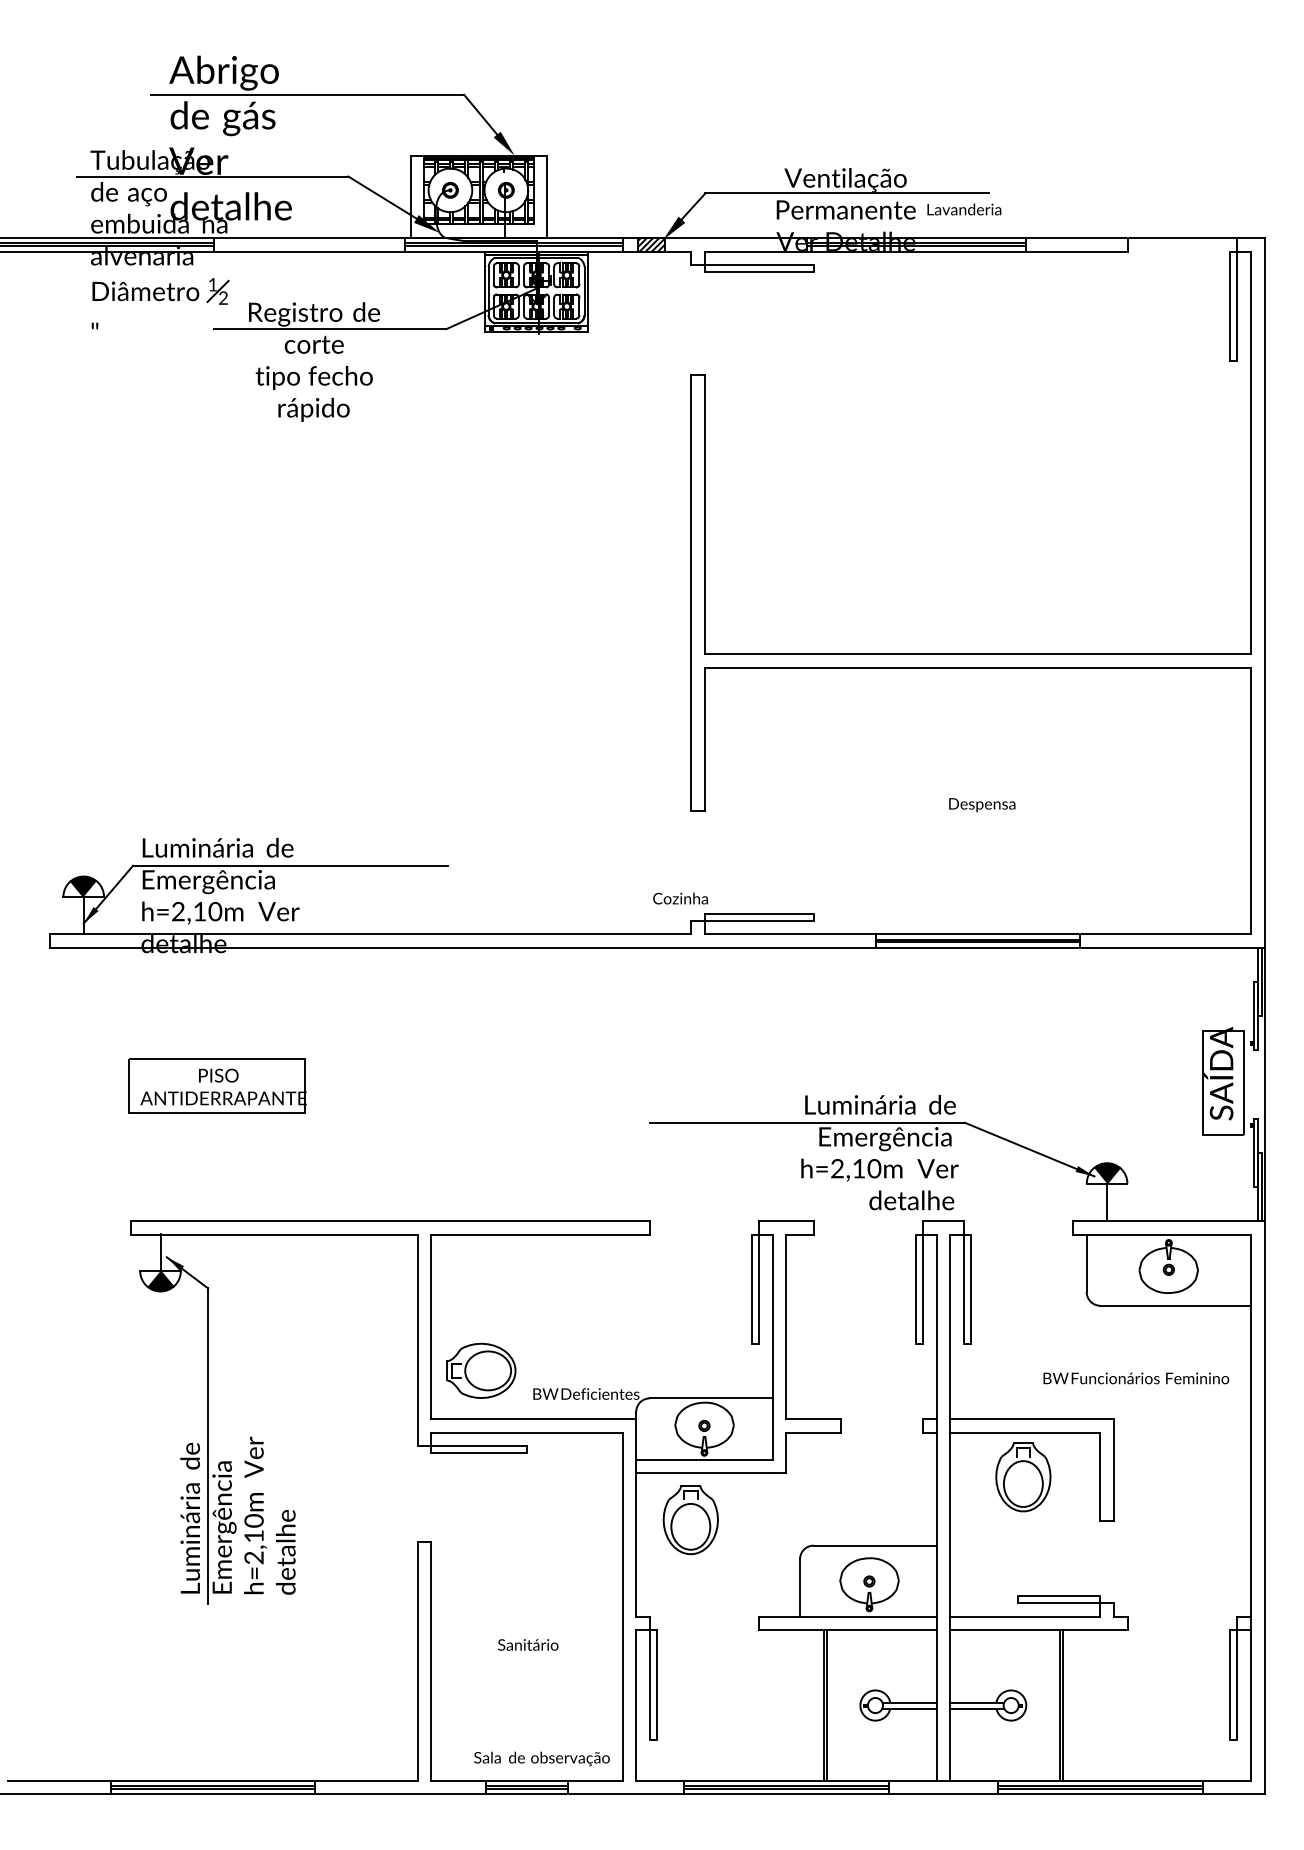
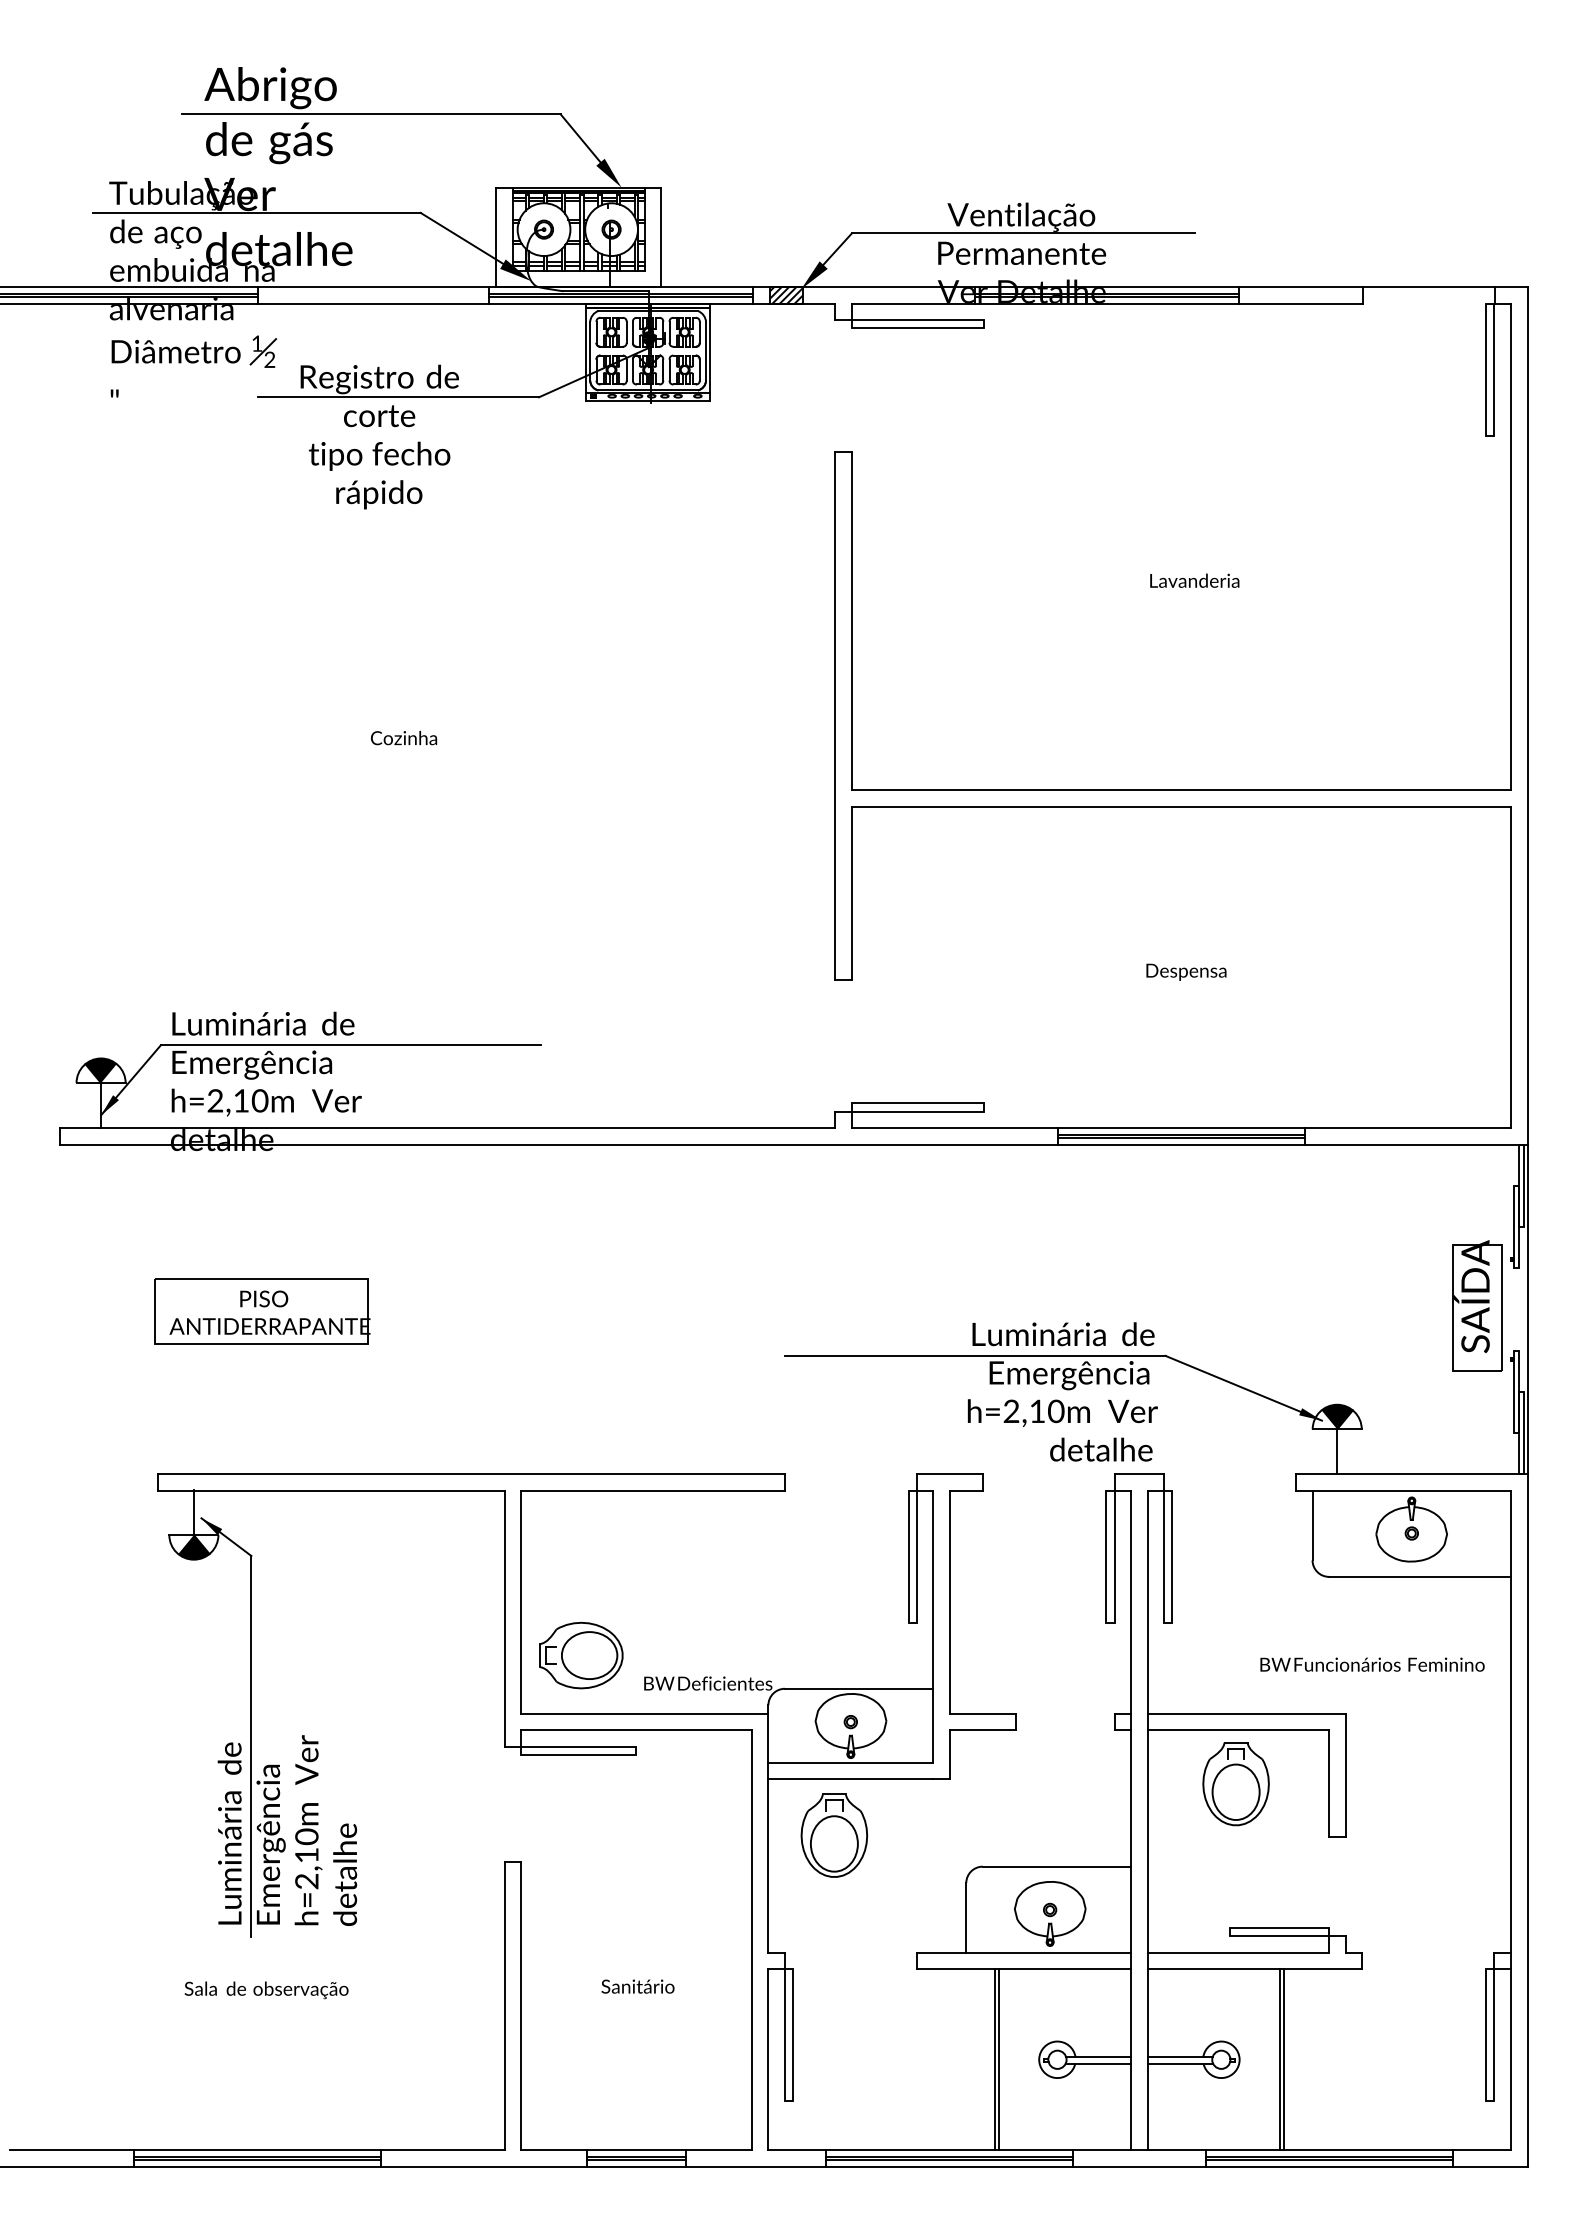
text: (964, 209) -> (1194, 580), moved
text: (680, 898) -> (404, 737), moved
text: (541, 1759) -> (266, 1990), moved

